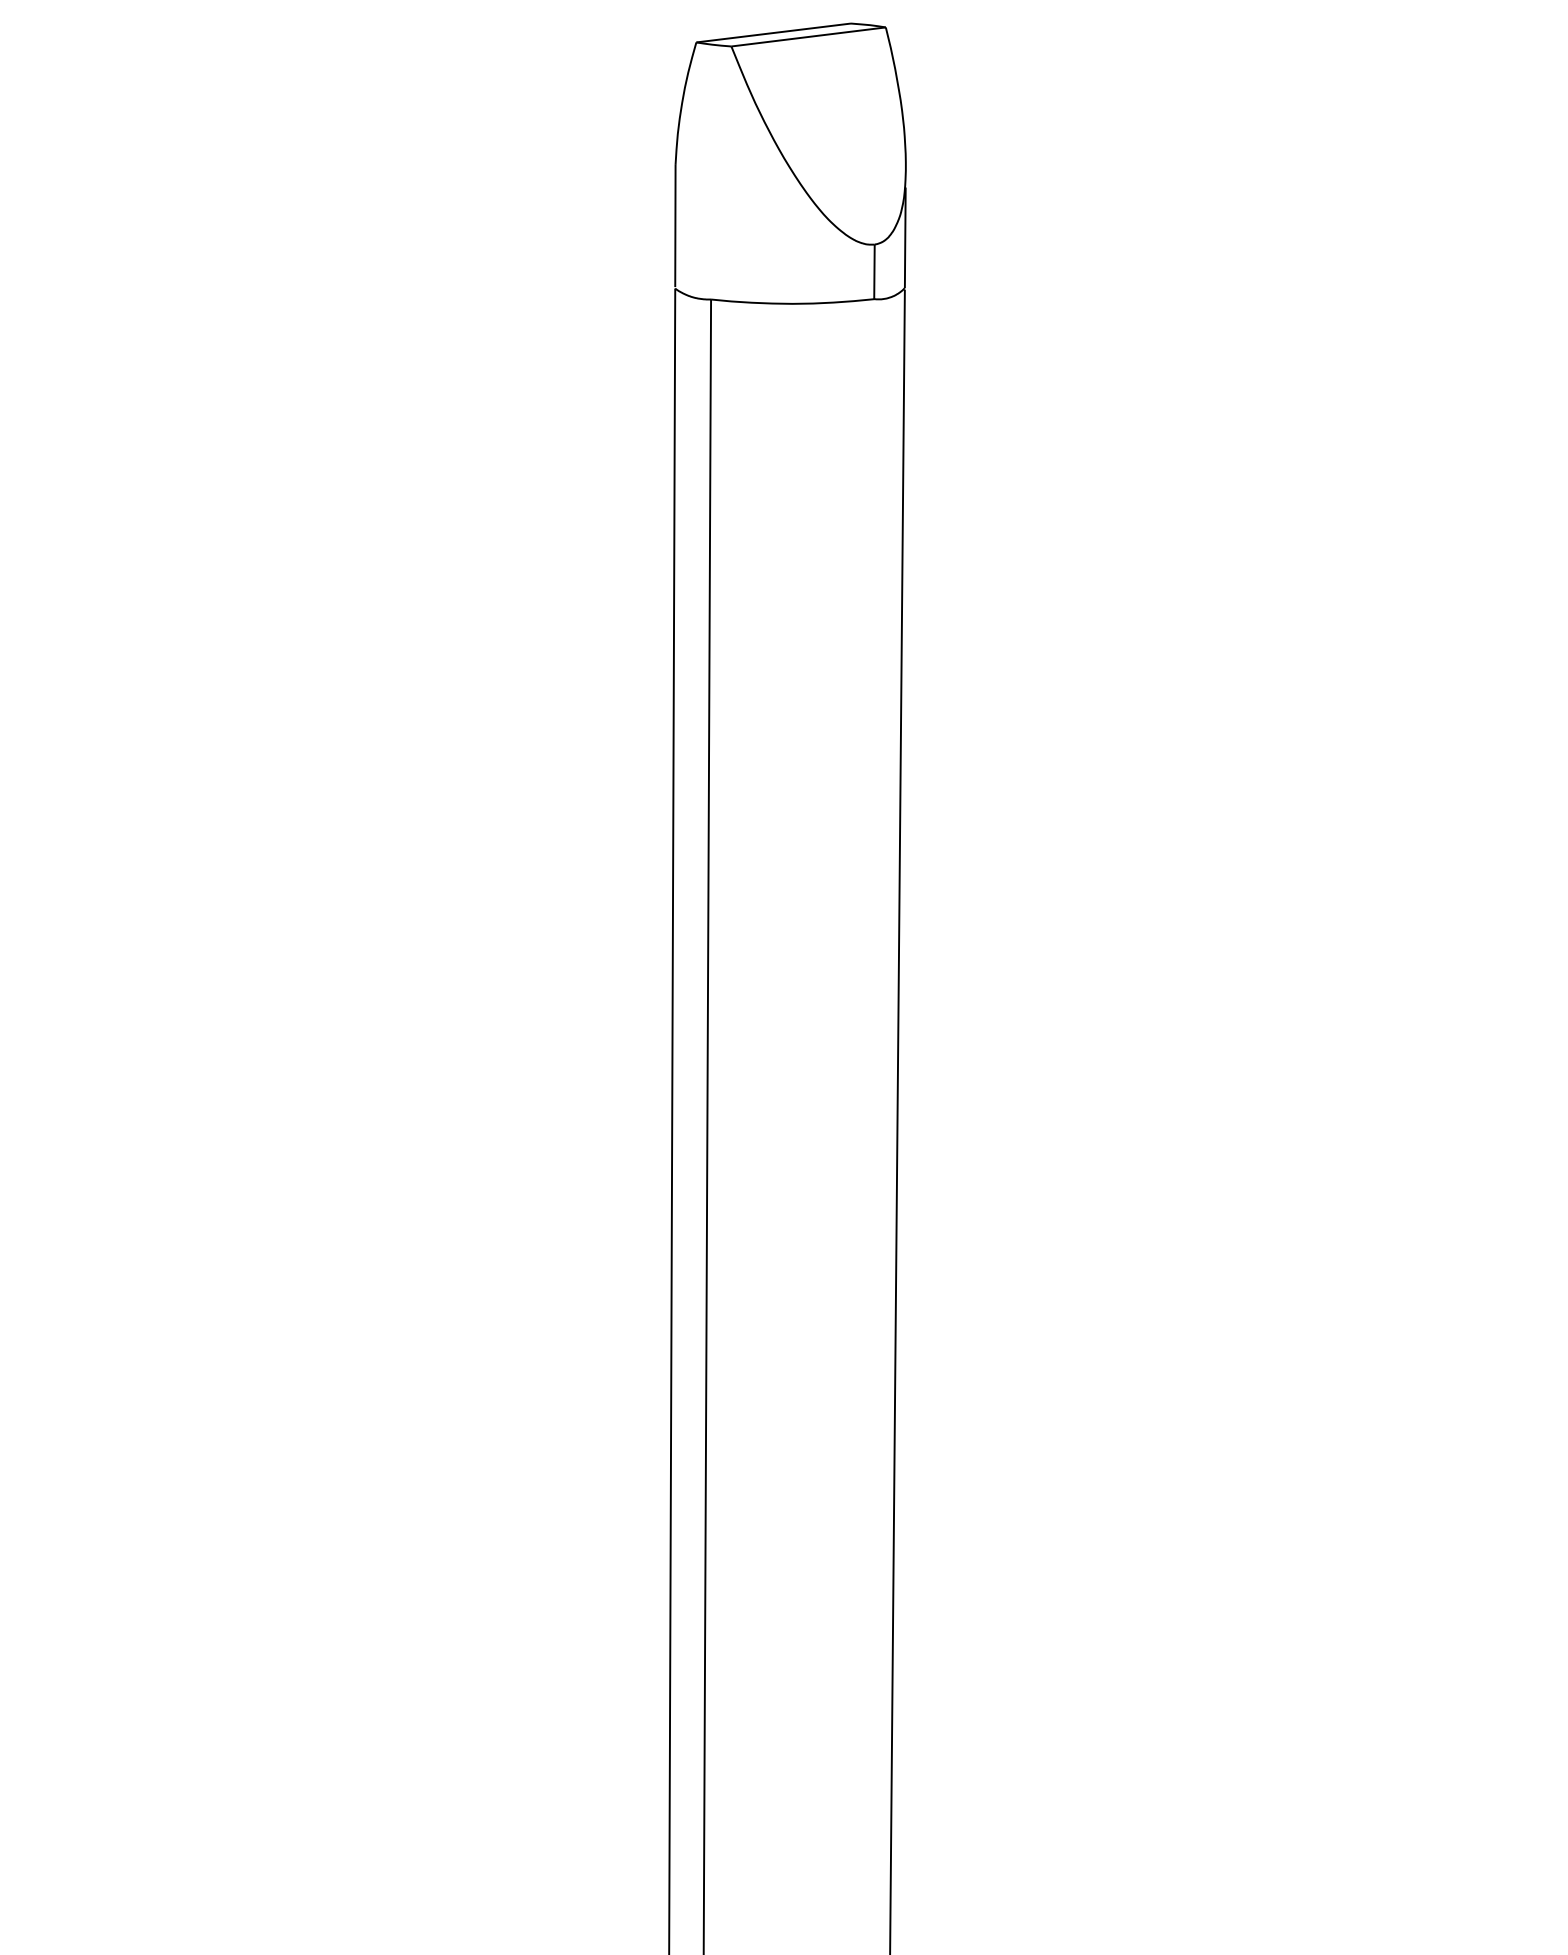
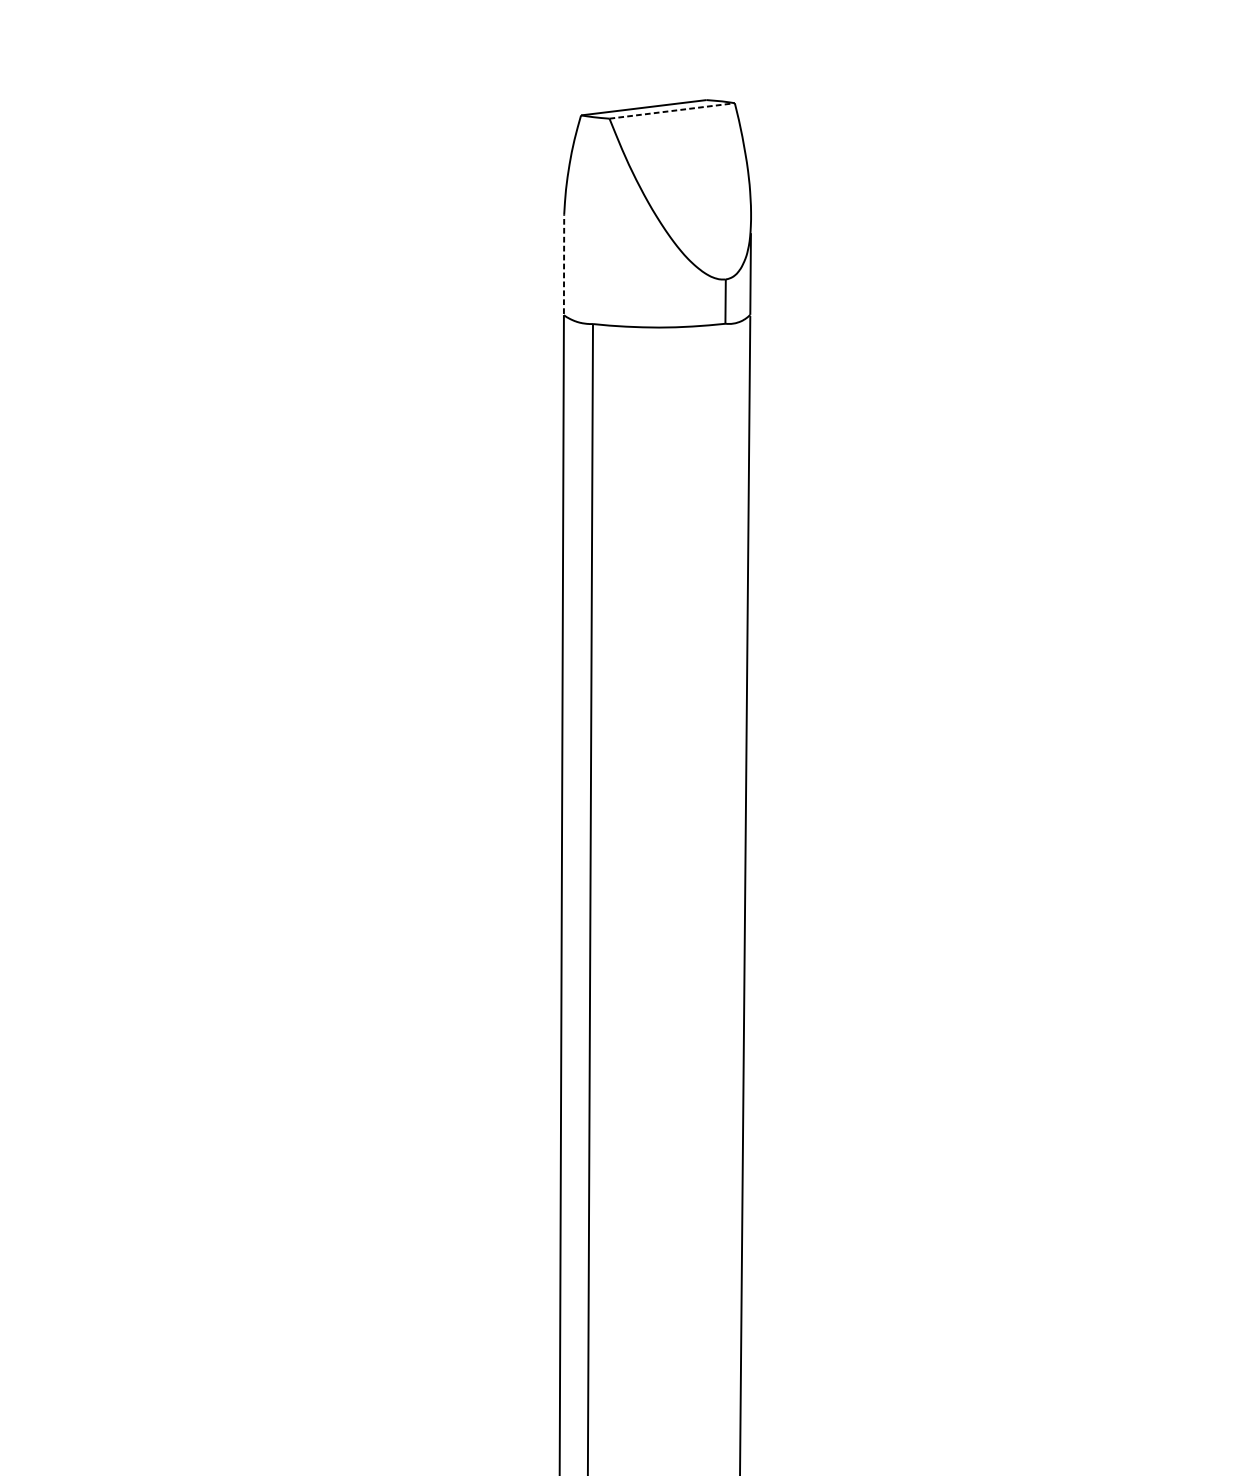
line: (808, 36) -> (672, 110), solid -> dashed
line: (675, 225) -> (564, 263), solid -> dashed

